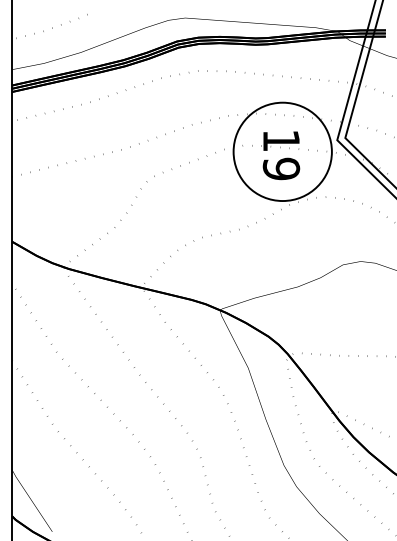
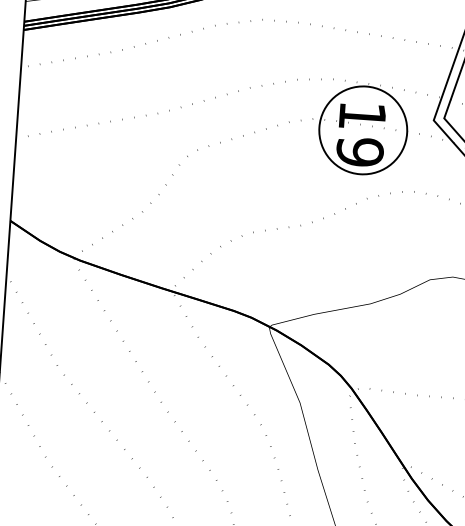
circle: (282, 151) -> (362, 129), size x0.7

